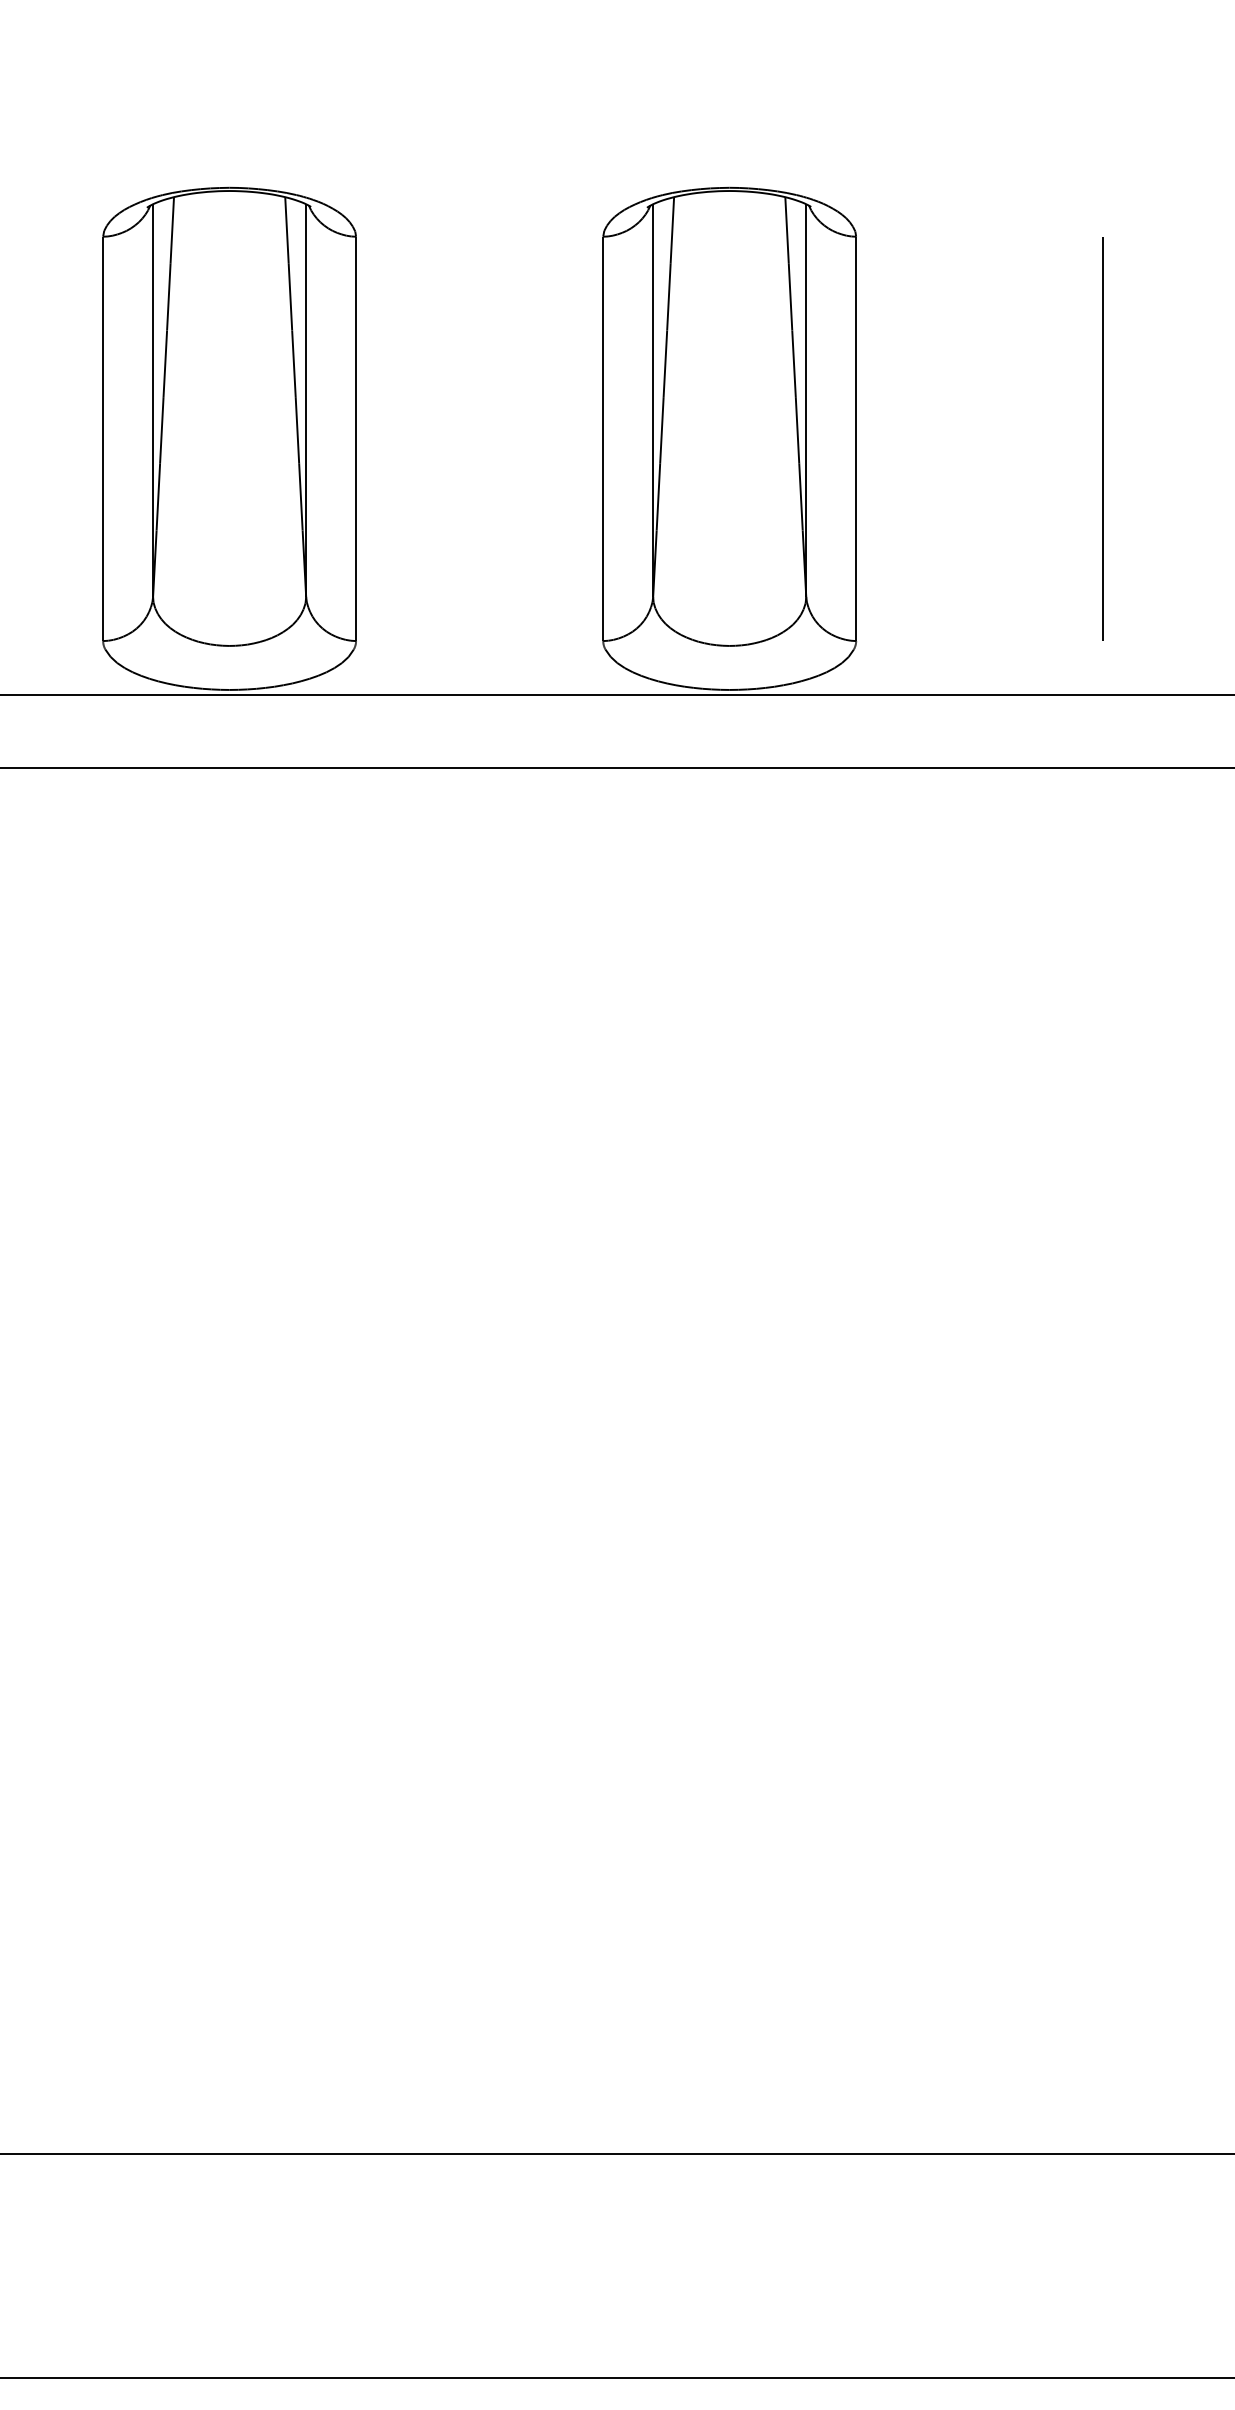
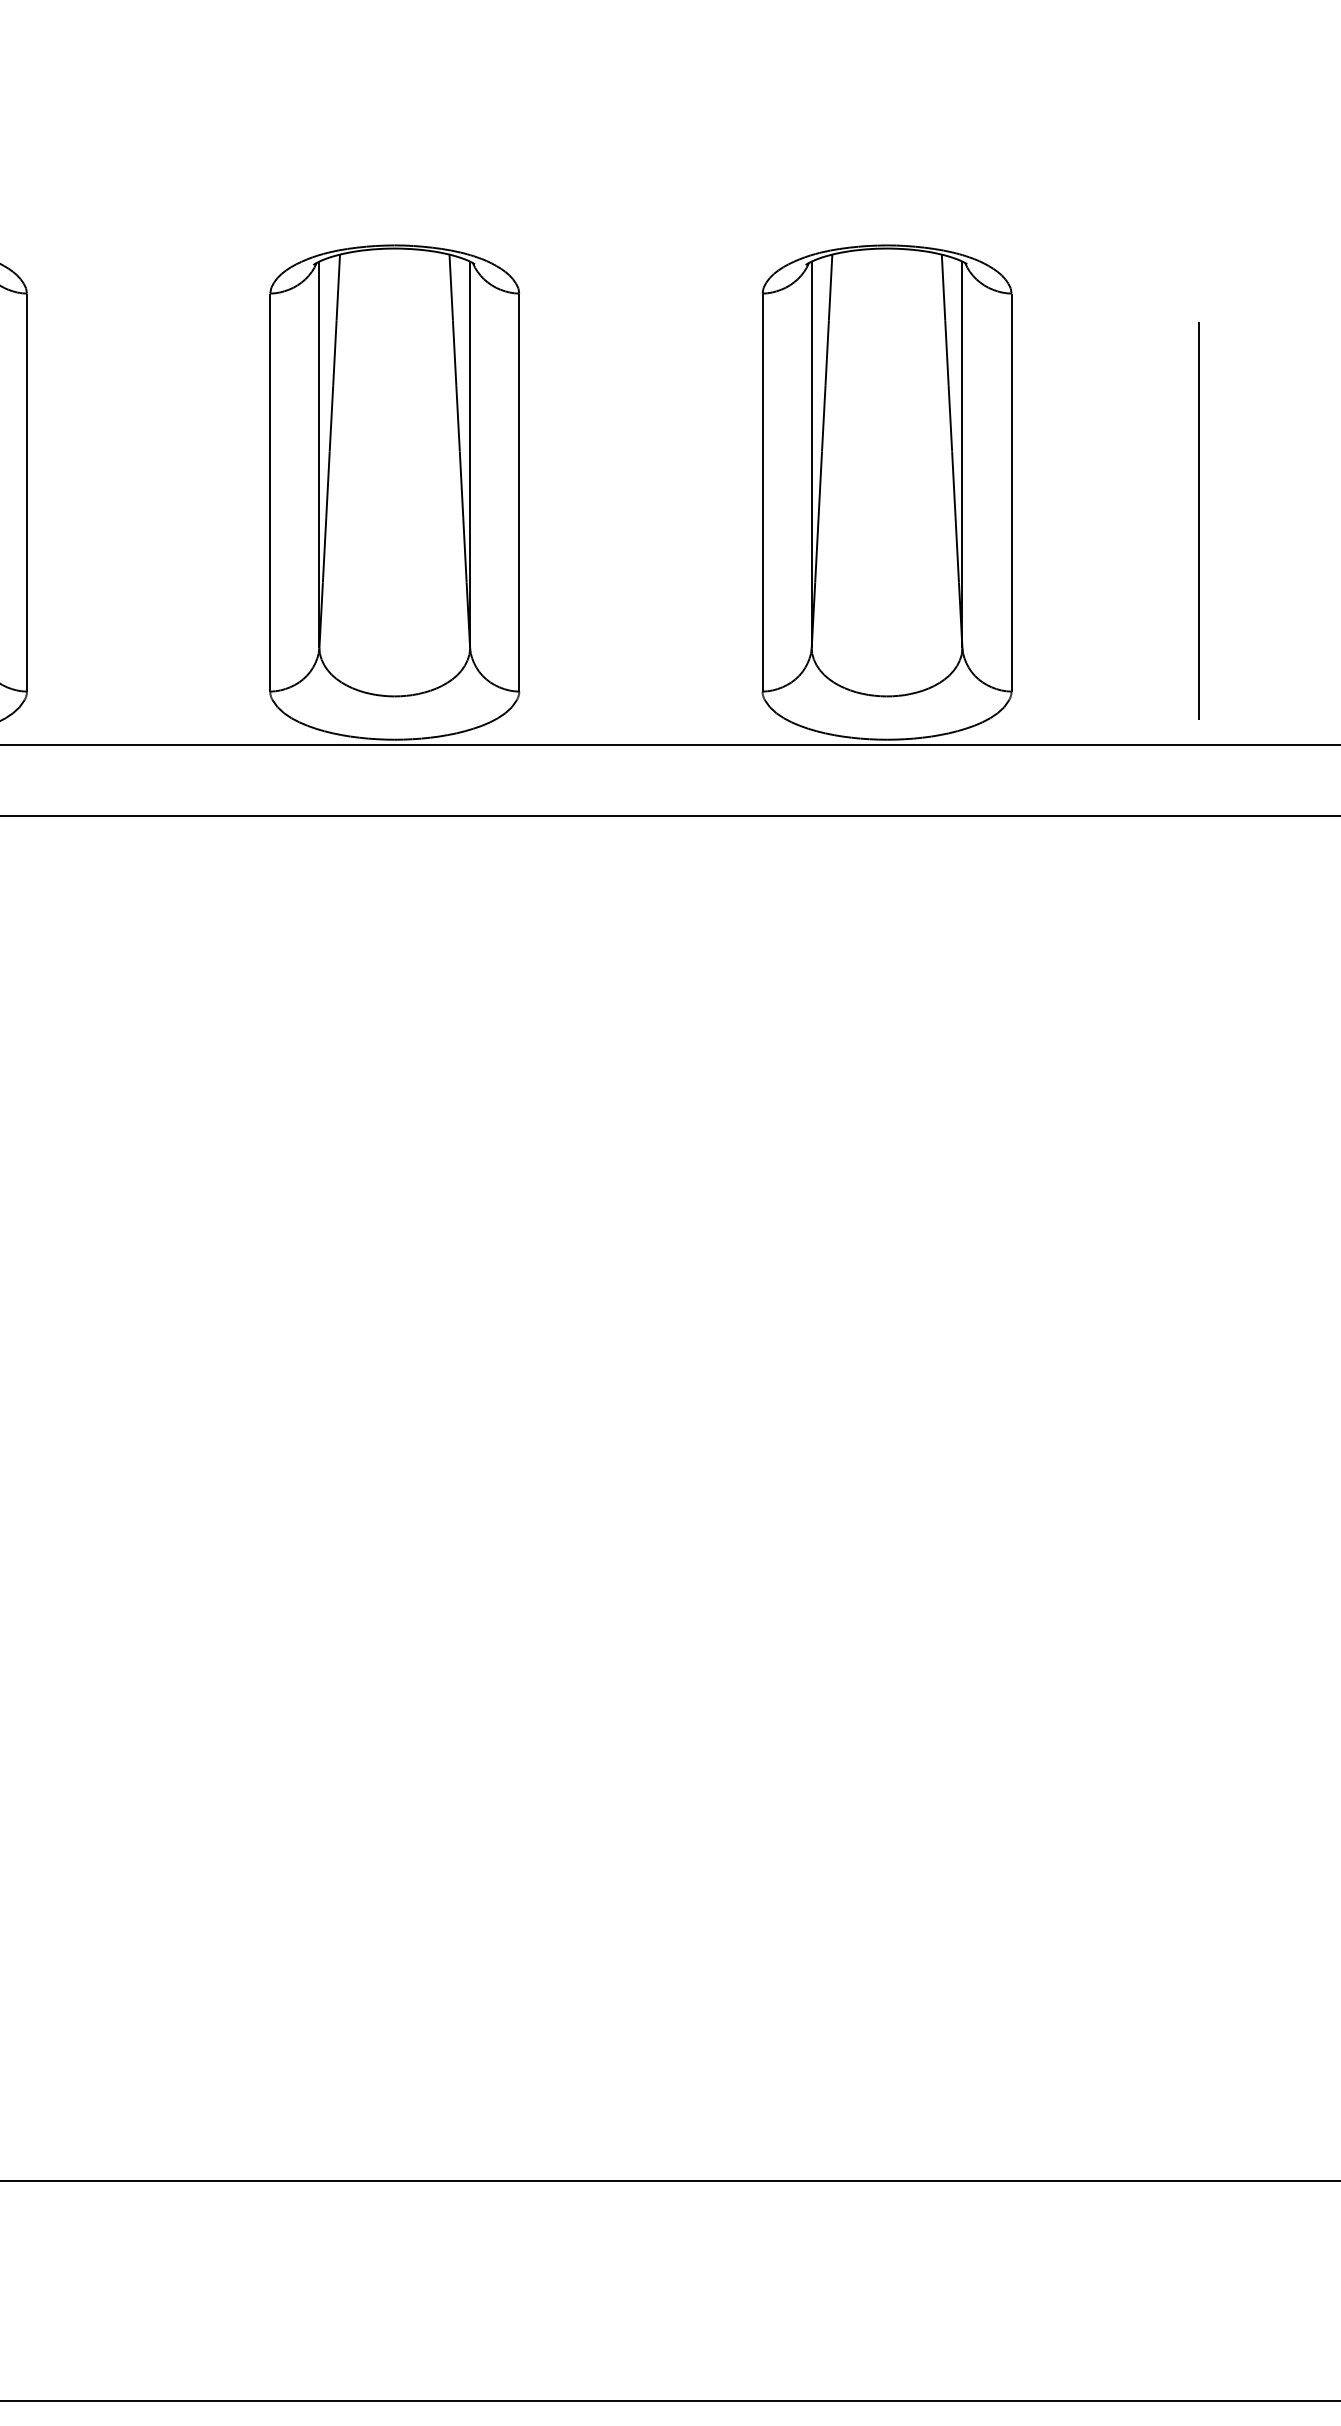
line: (1102, 438) -> (1198, 520), moved

